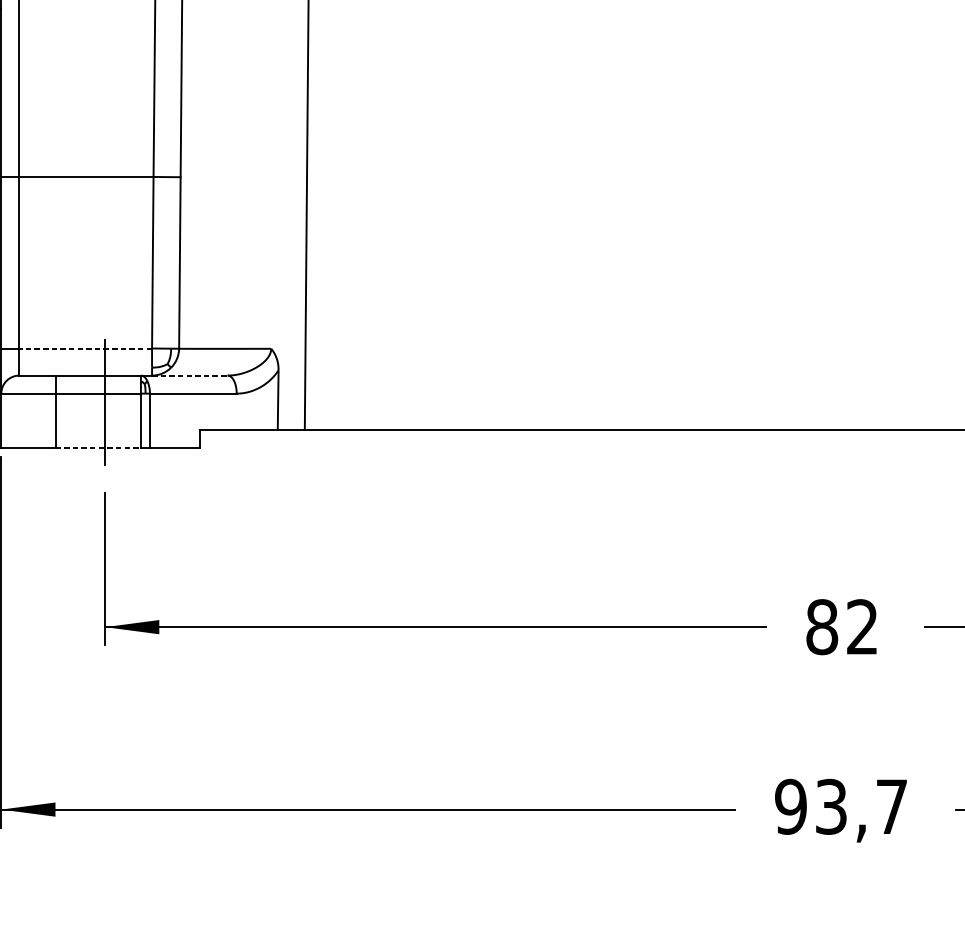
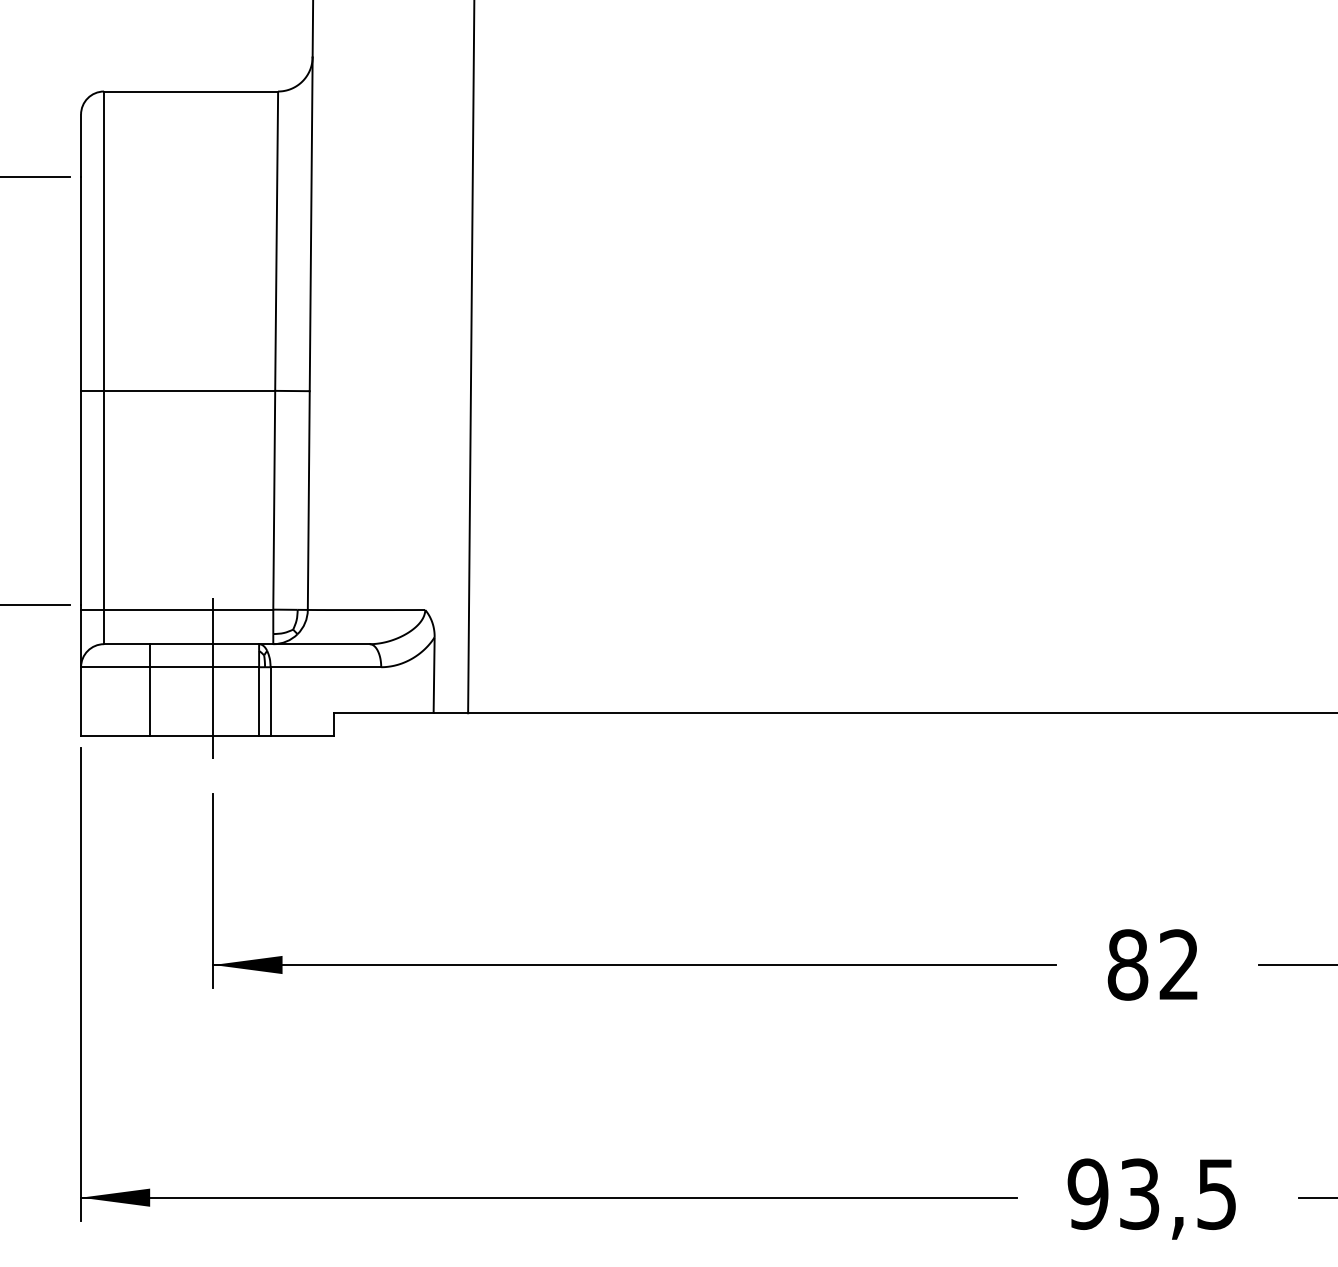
line: (85, 348) -> (188, 609), dashed -> solid
line: (190, 375) -> (322, 644), dashed -> solid
line: (98, 447) -> (205, 736), dashed -> solid
text: (891, 807) -> (1216, 1194), 93,7 -> 93,5

